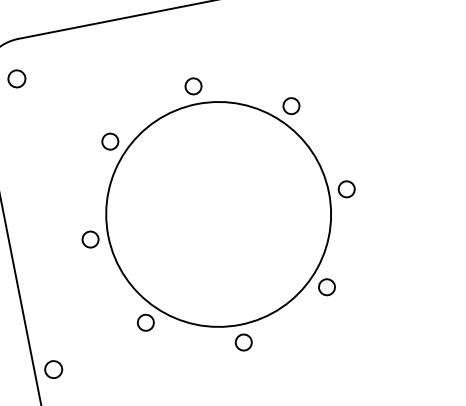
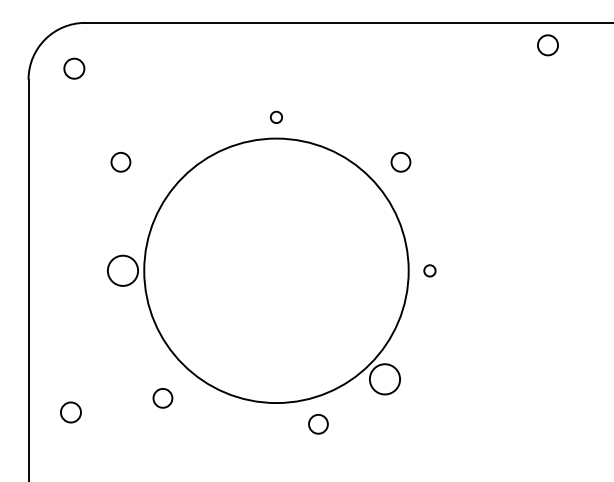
circle: (193, 86) -> (276, 117), size x0.6
circle: (291, 106) -> (400, 162), moved
circle: (110, 141) -> (120, 162), moved
circle: (346, 189) -> (429, 270), size x0.6
circle: (90, 239) -> (122, 270), size x1.6
circle: (326, 286) -> (384, 378), size x1.6
circle: (145, 322) -> (162, 398), moved
circle: (243, 342) -> (318, 424), moved
circle: (53, 369) -> (70, 412), moved

